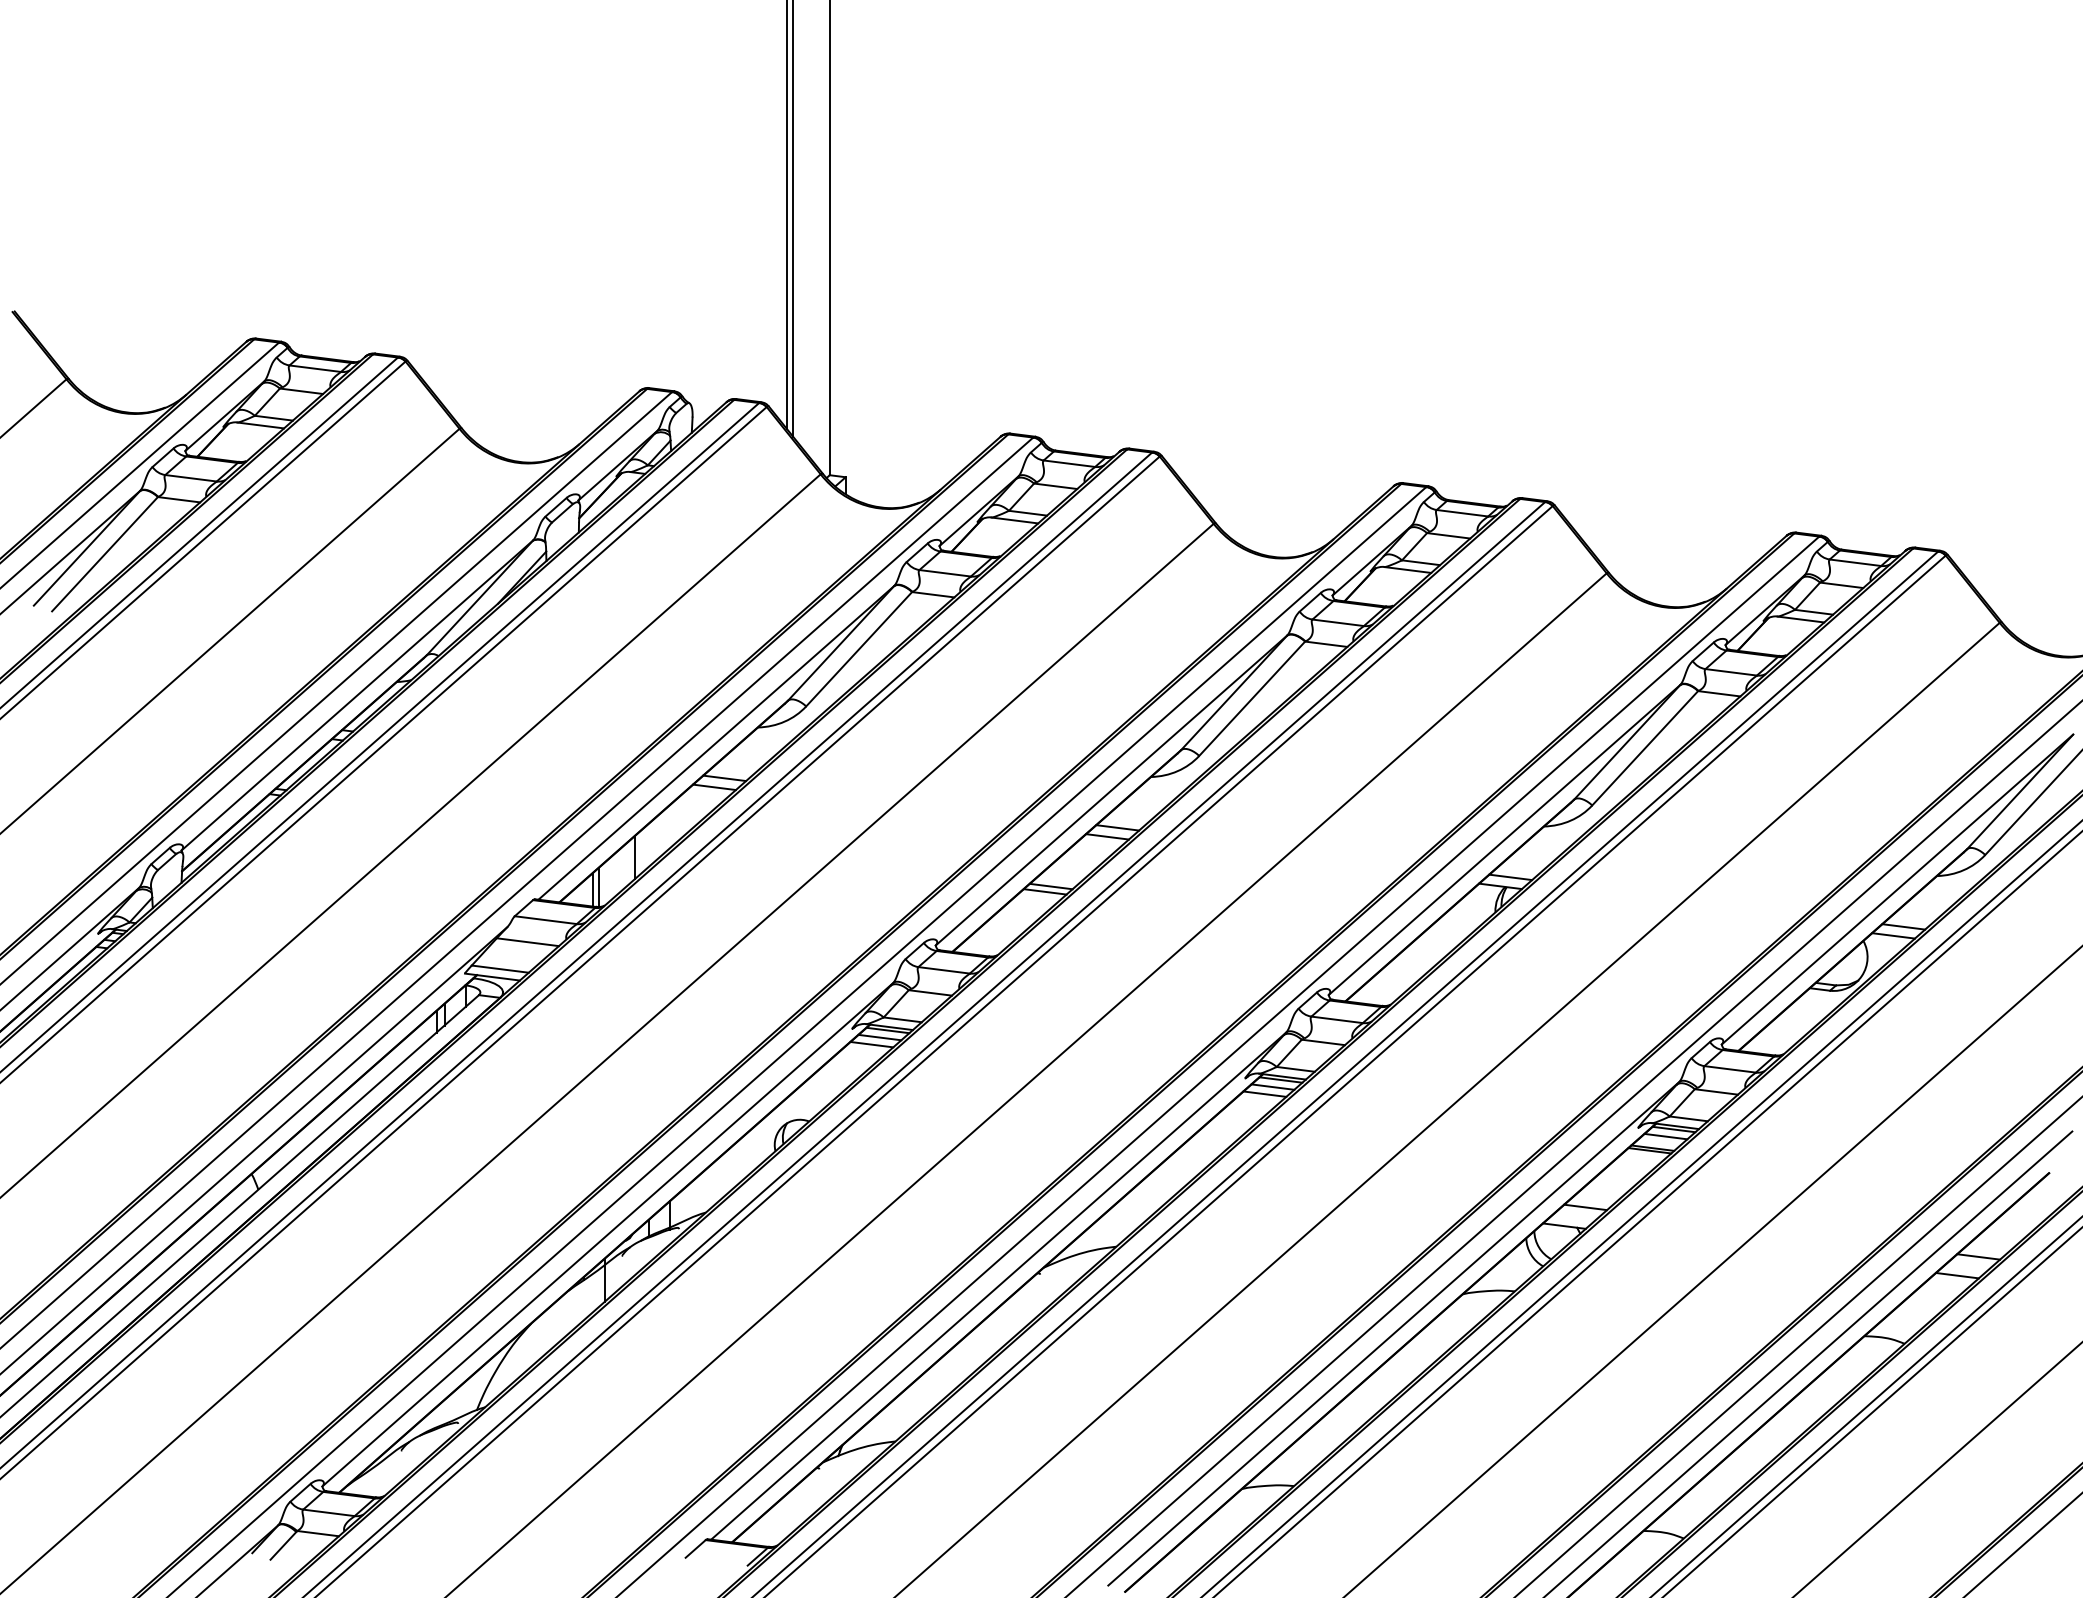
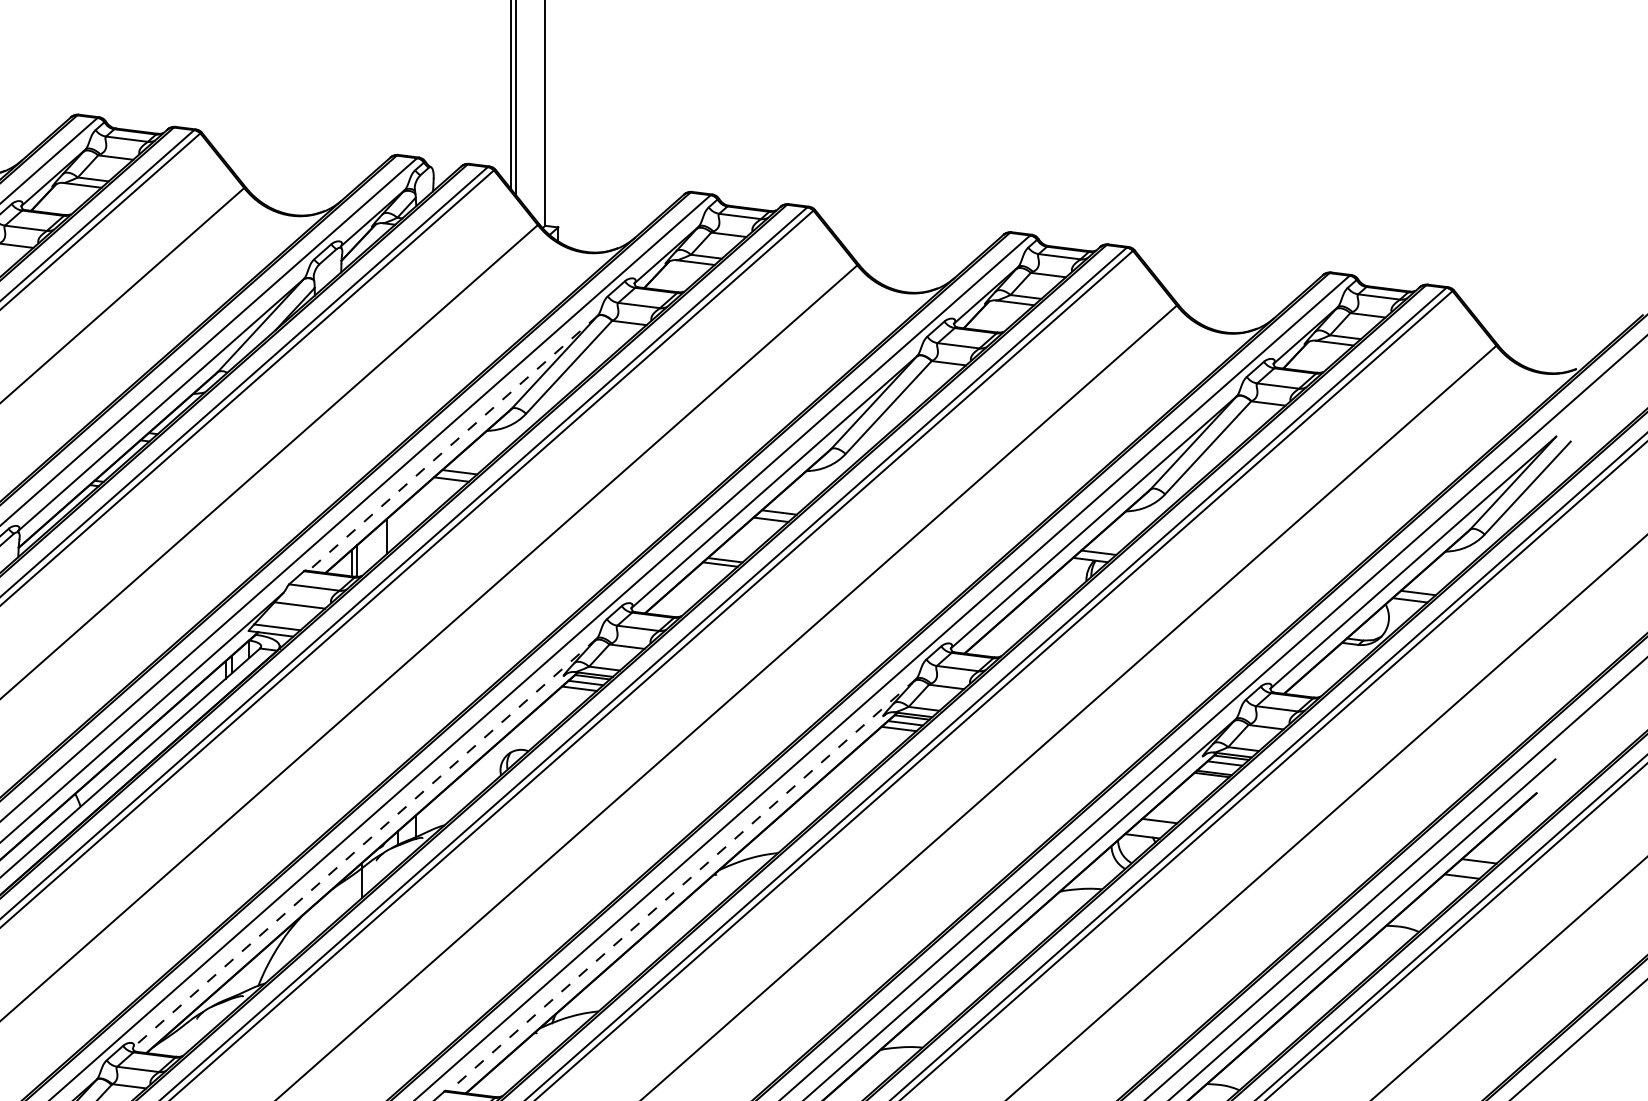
line: (716, 743) -> (453, 443), solid -> dashed
line: (607, 1234) -> (364, 843), solid -> dashed
line: (998, 1286) -> (682, 885), solid -> dashed

